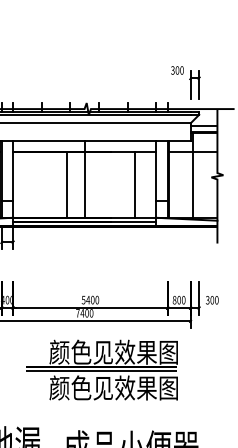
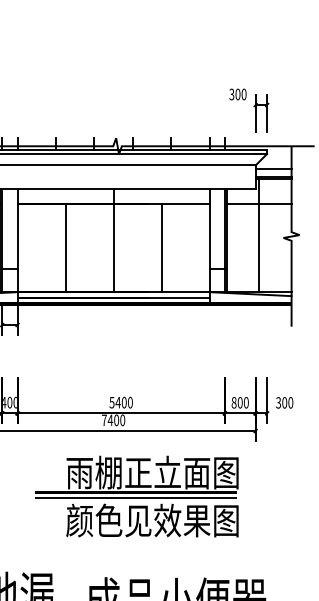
line: (67, 184) -> (66, 247), moved
line: (134, 184) -> (161, 247), moved
text: (102, 351) -> (137, 471), 颜色见效果图 -> 雨棚正立面图

